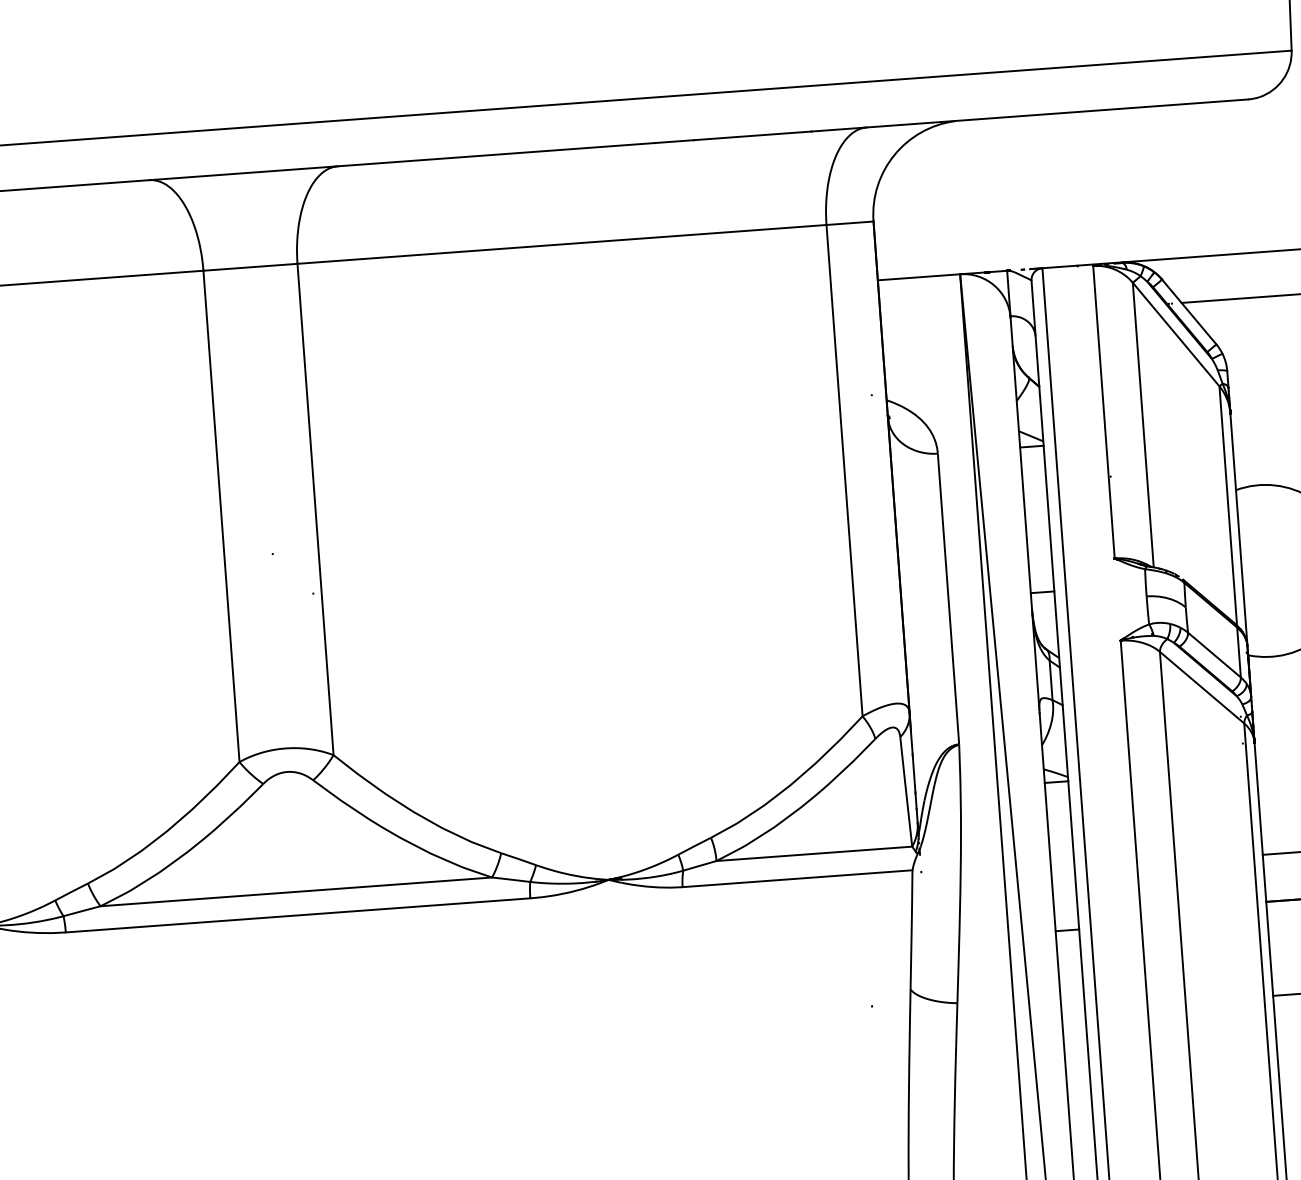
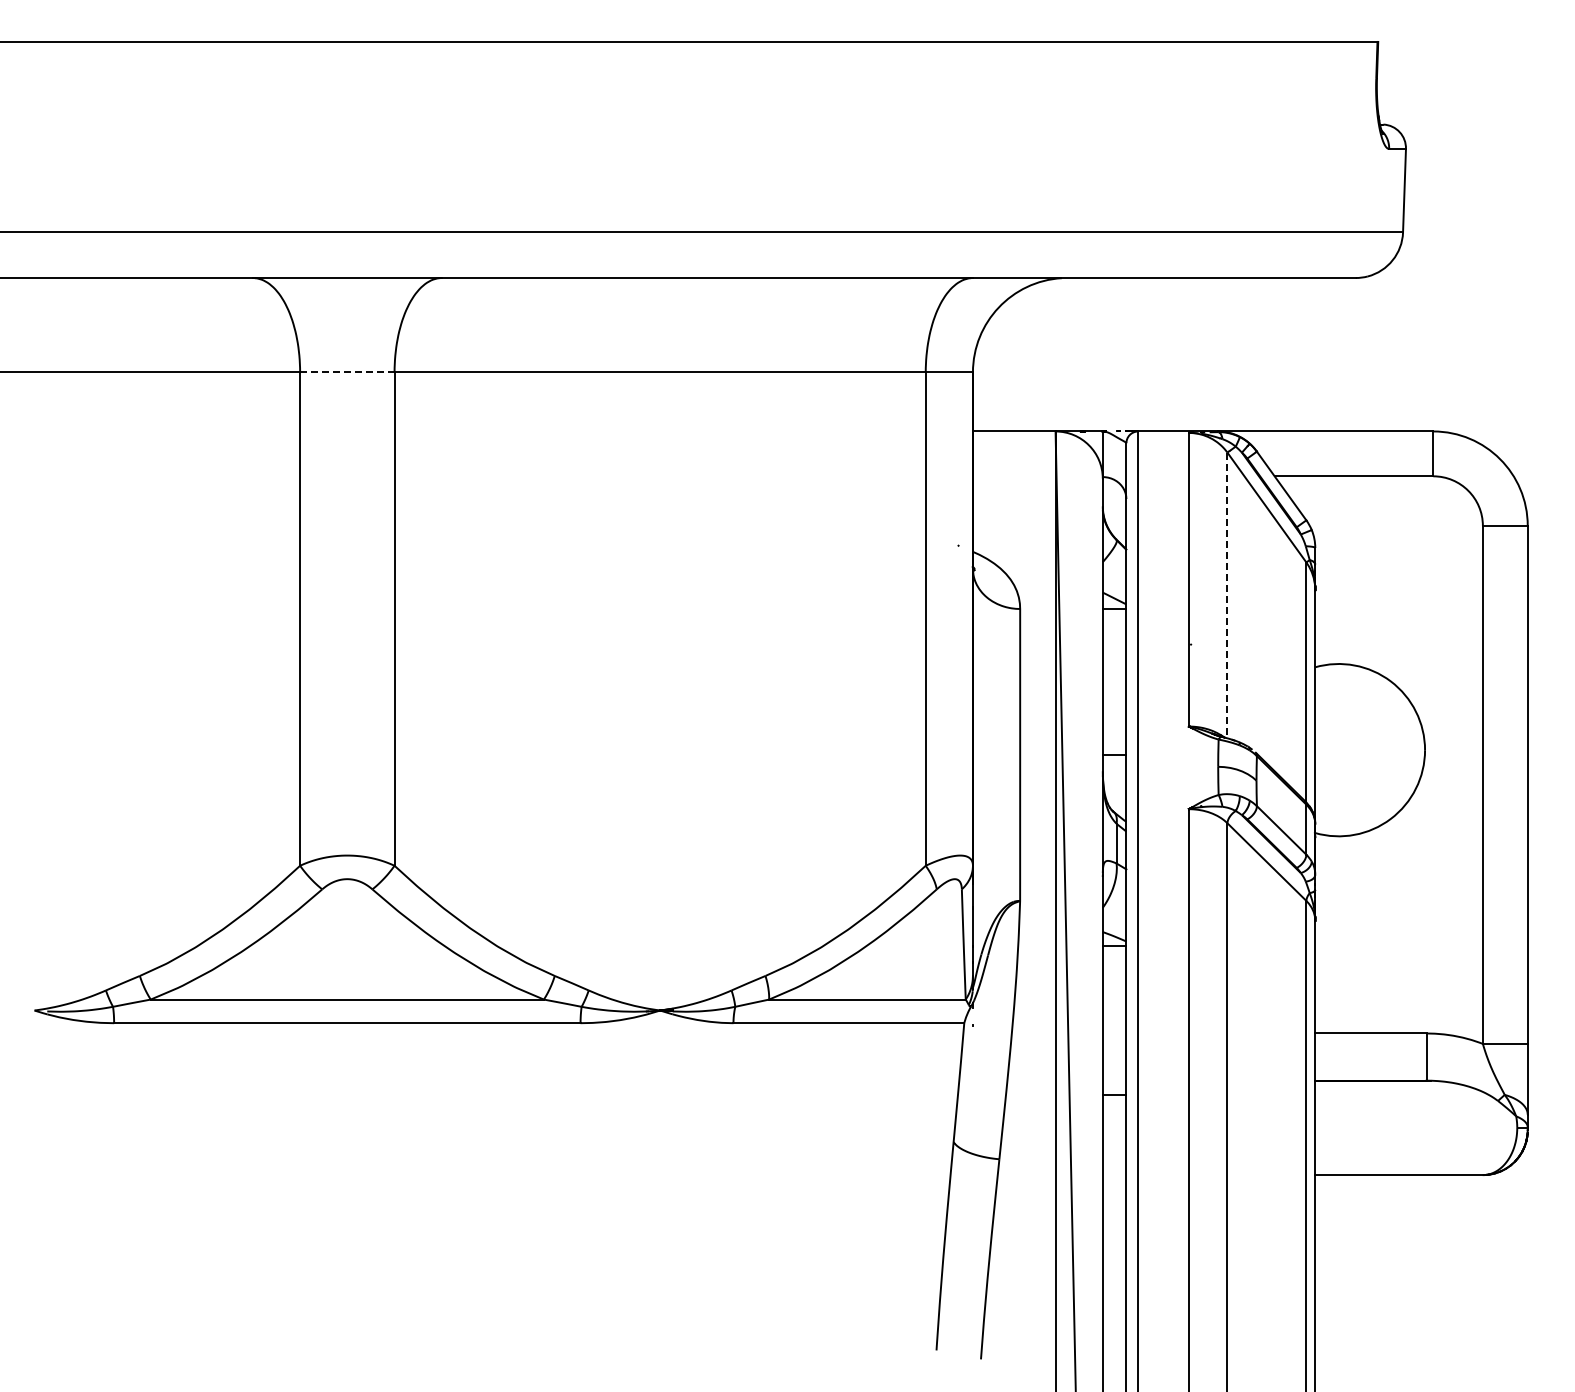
line: (250, 267) -> (347, 372), solid -> dashed
line: (1143, 425) -> (1227, 595), solid -> dashed

